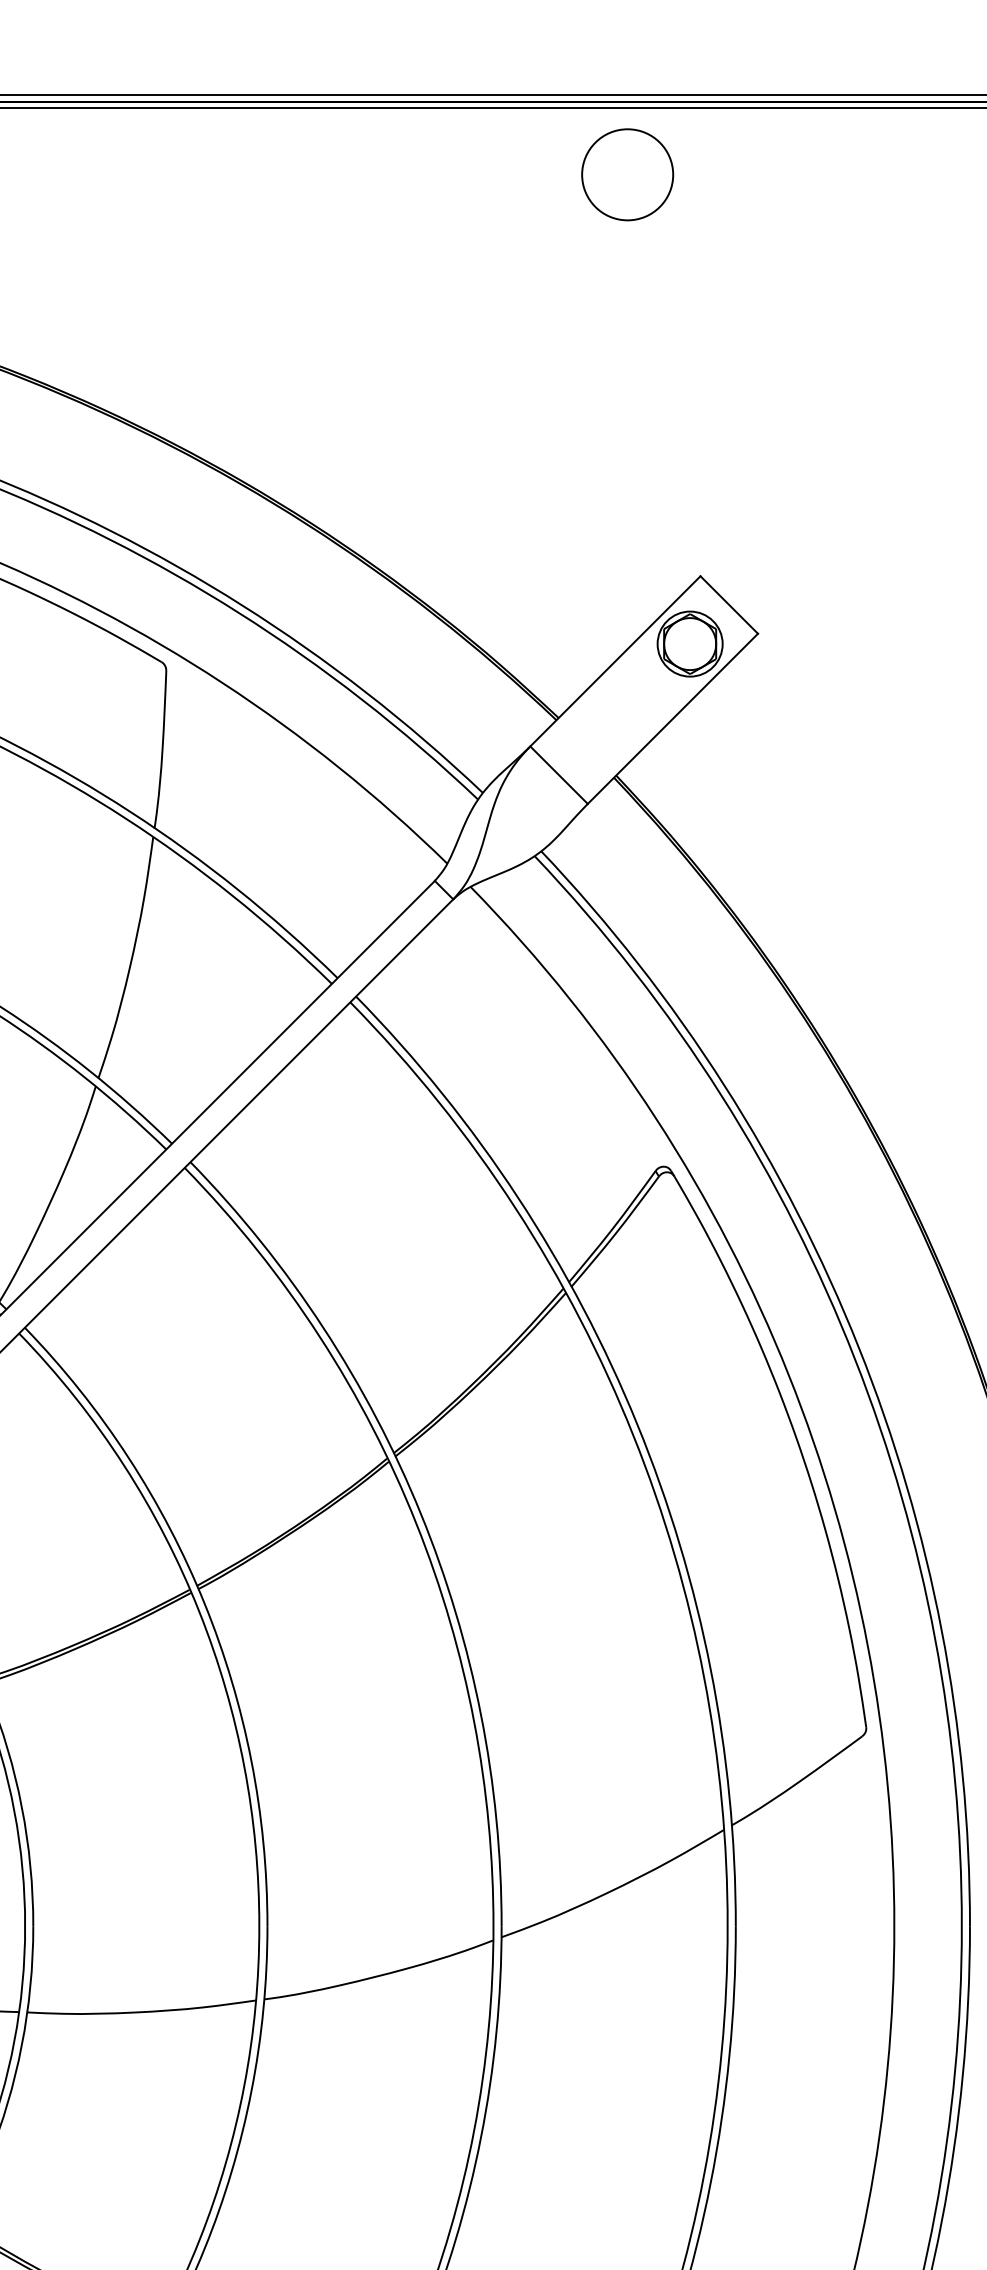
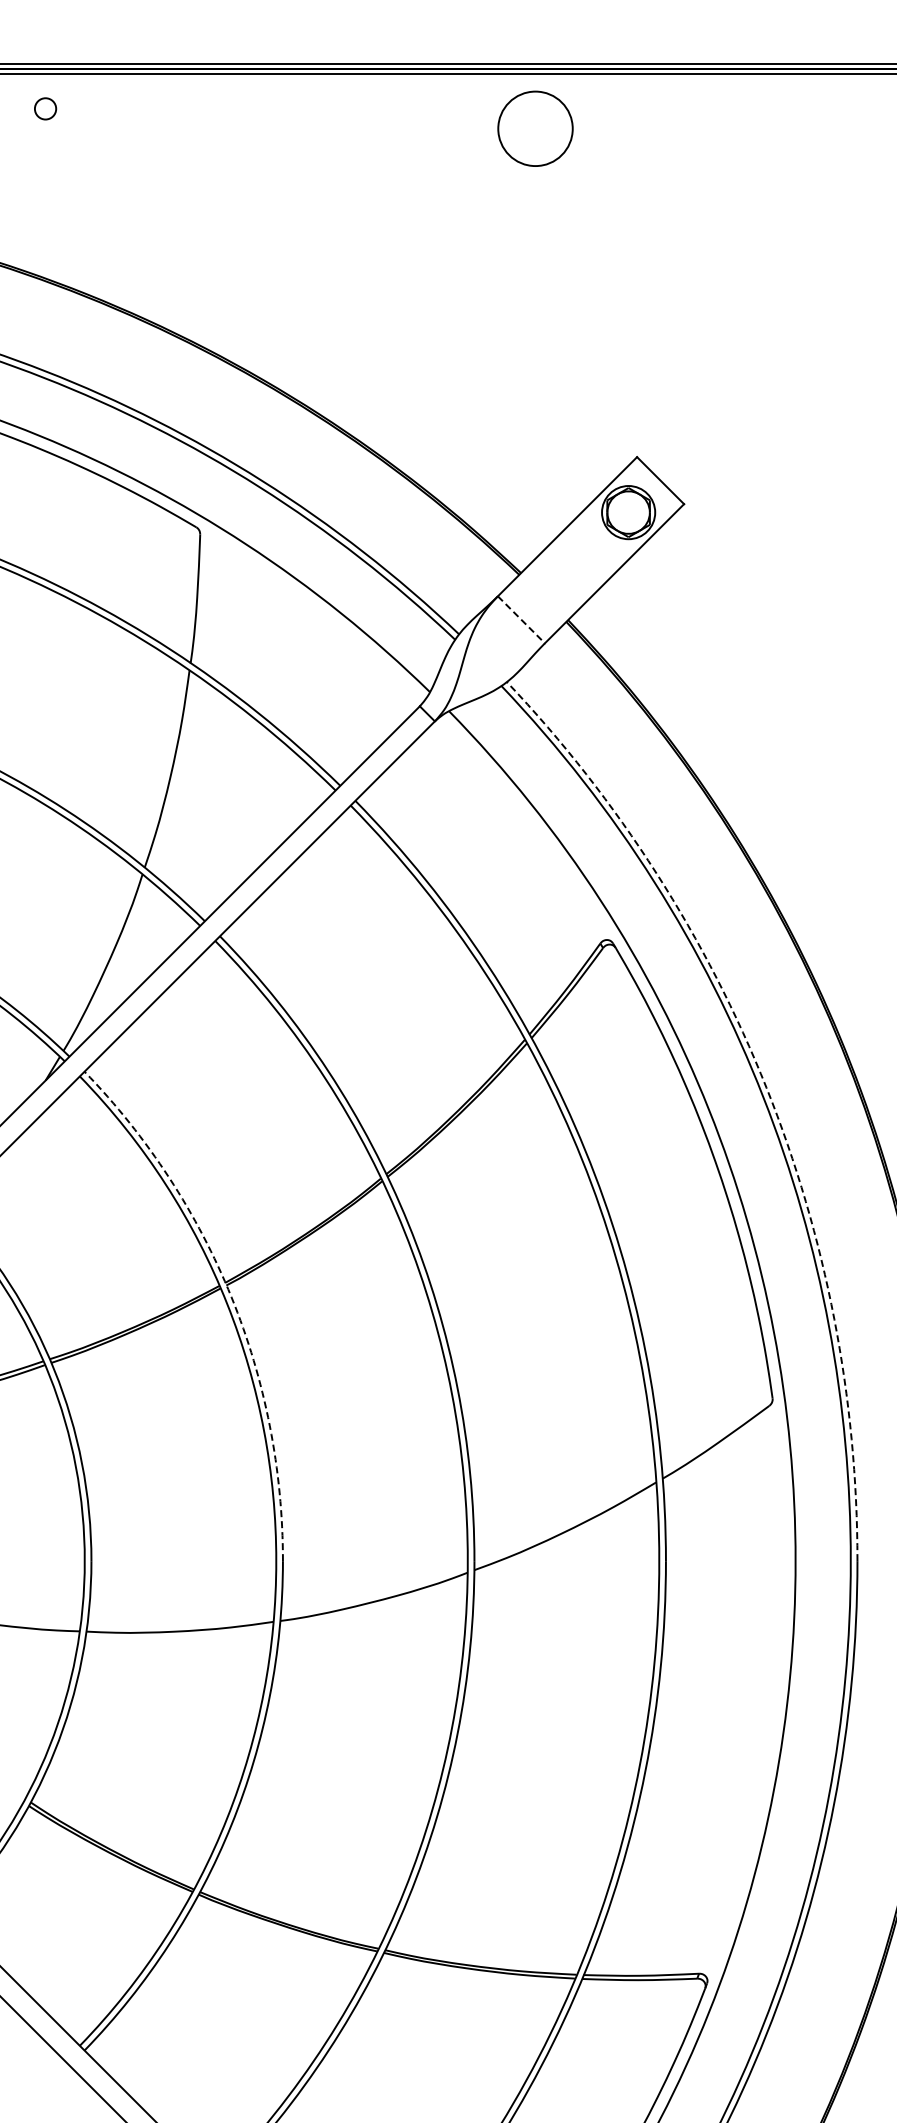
circle: (627, 174) -> (535, 128), moved
line: (559, 776) -> (521, 620), solid -> dashed
arc: (858, 1347) -> (766, 1087), solid -> dashed
arc: (204, 1603) -> (231, 1297), solid -> dashed

